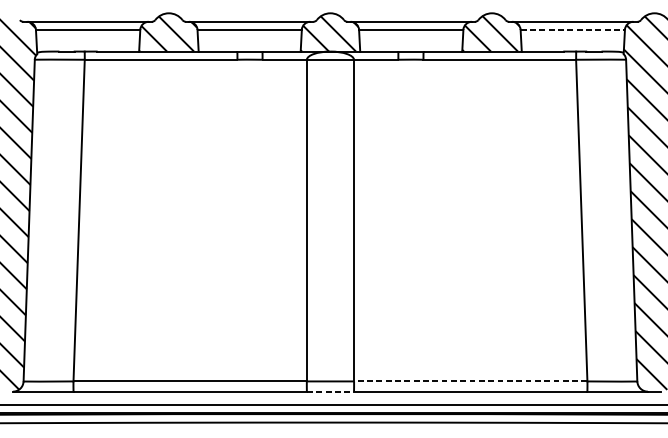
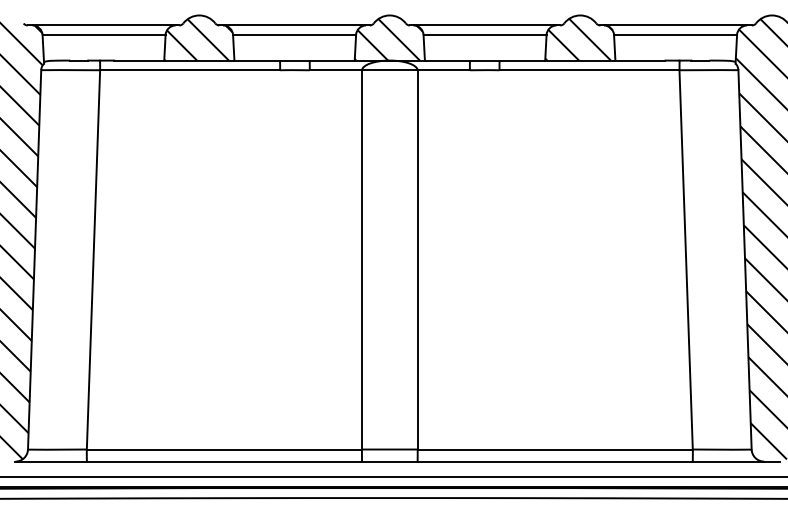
line: (572, 30) -> (675, 35), dashed -> solid
line: (470, 381) -> (555, 449), dashed -> solid
line: (330, 391) -> (389, 461), dashed -> solid

